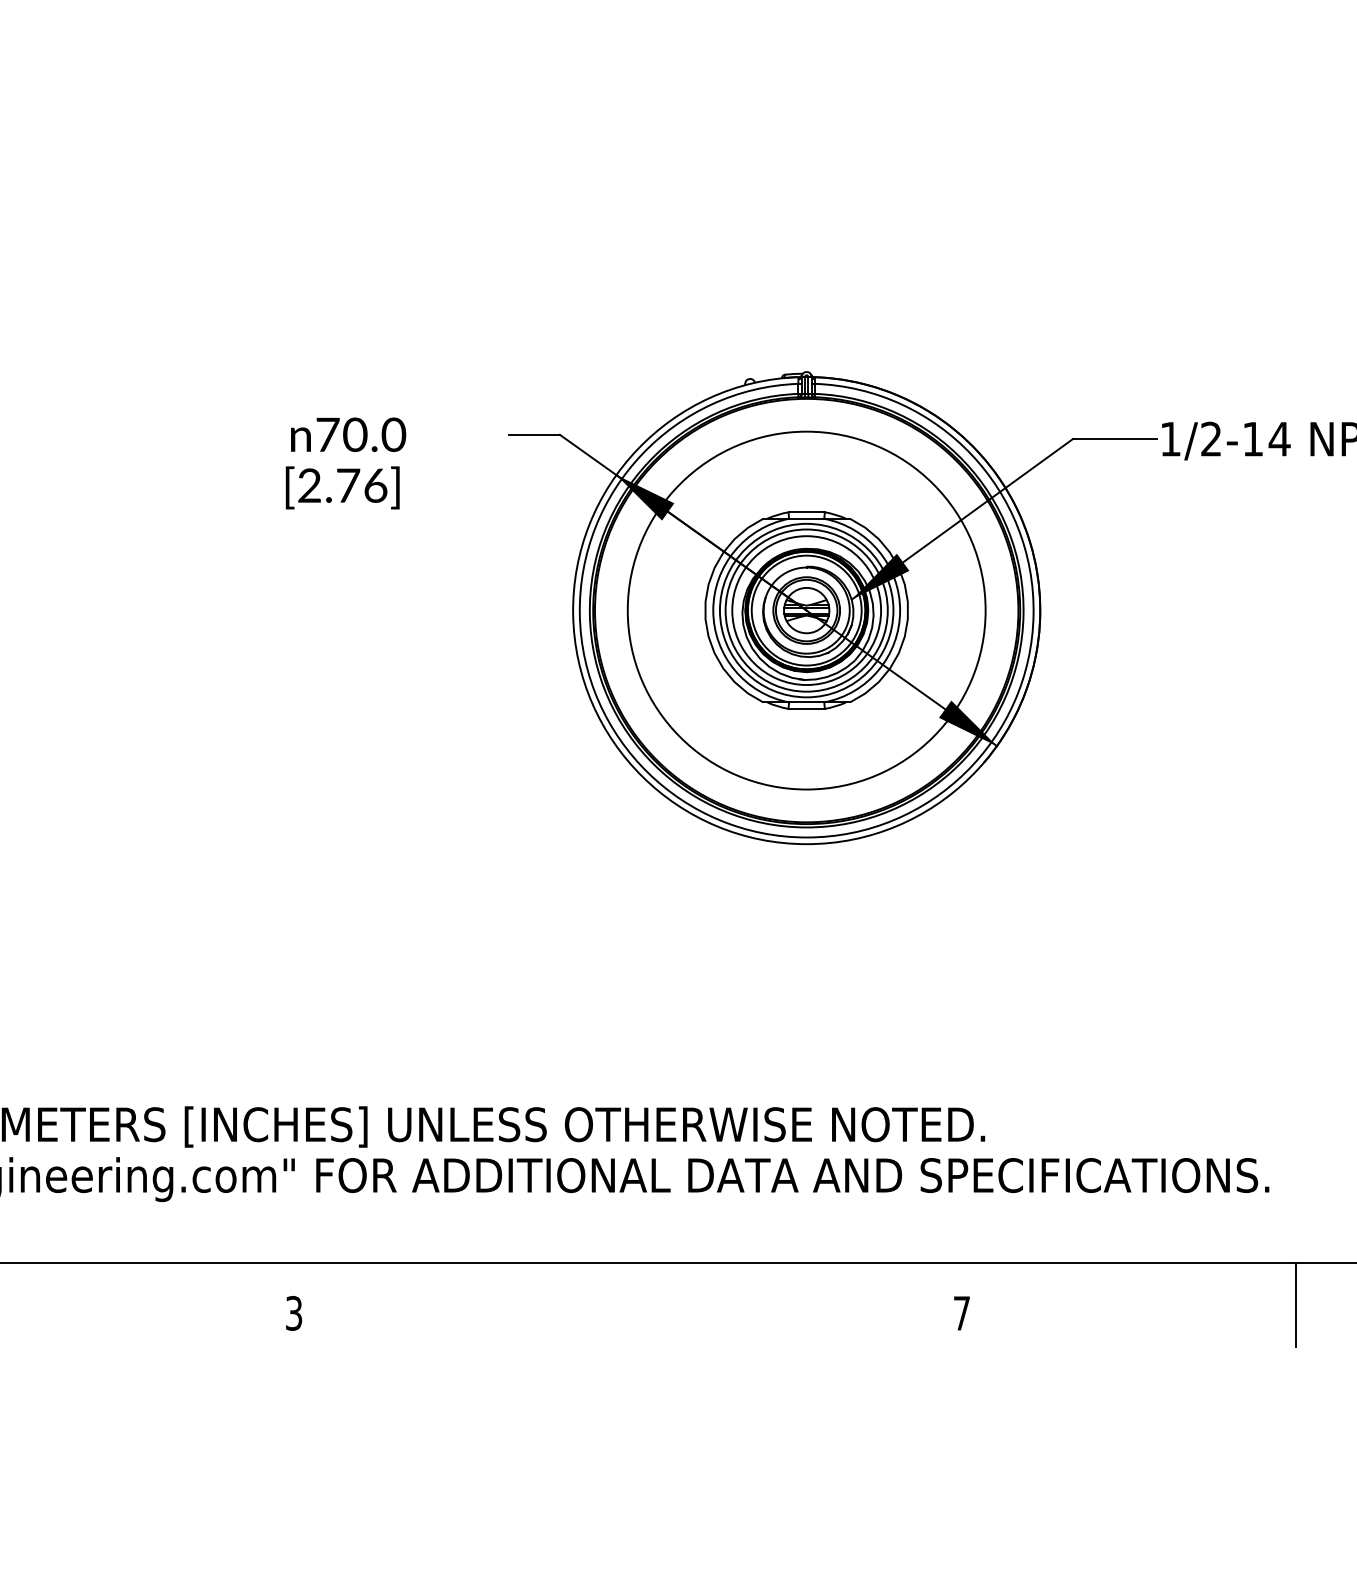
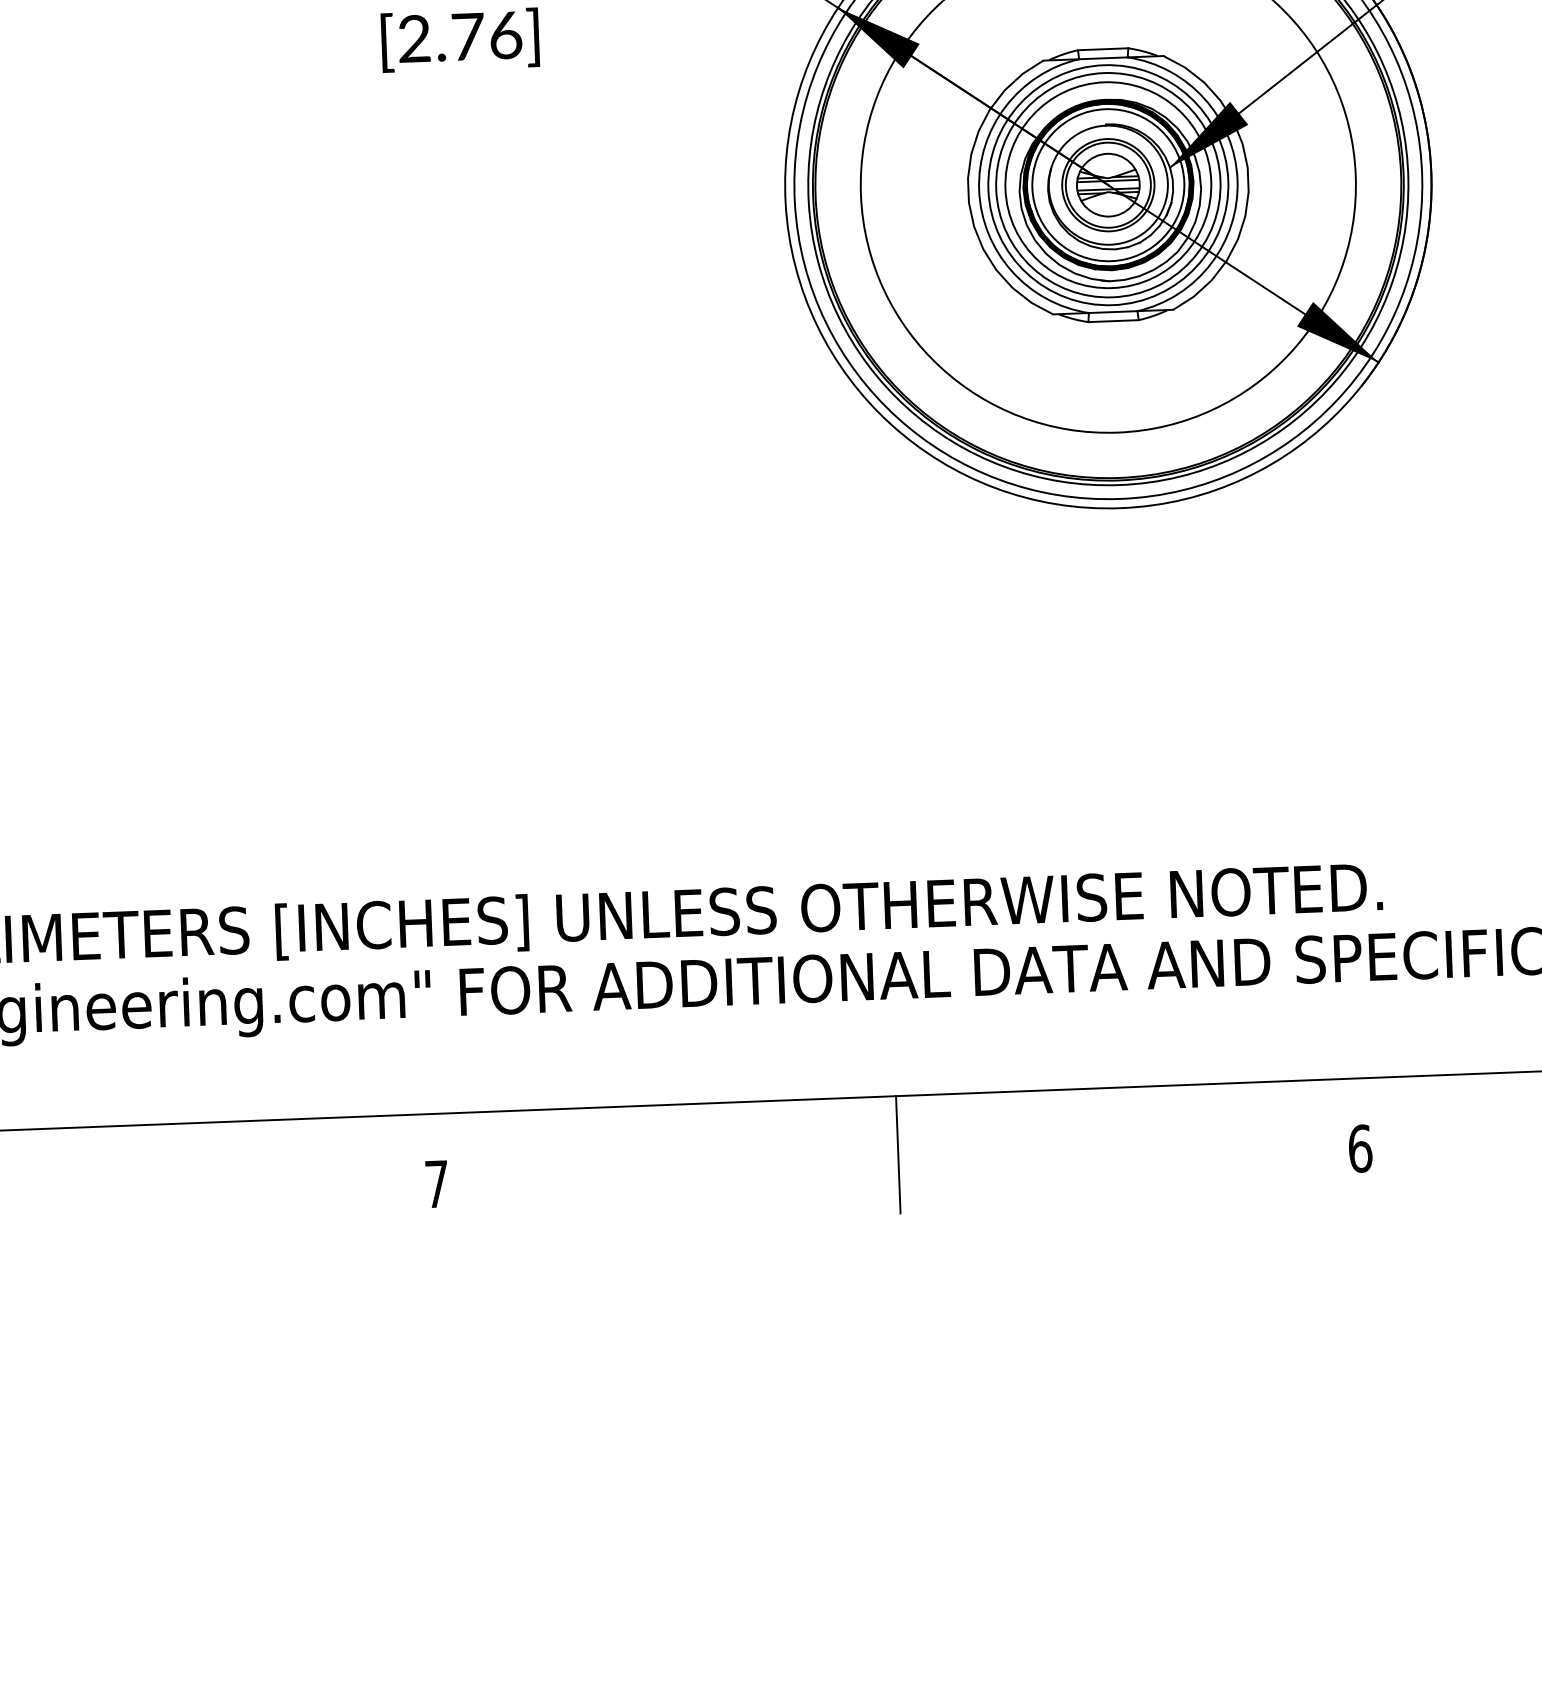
line: (628, 1304) -> (898, 1154), added
text: (294, 1312) -> (437, 1182), 3 -> 7
text: (961, 1312) -> (1359, 1147), 7 -> 6

